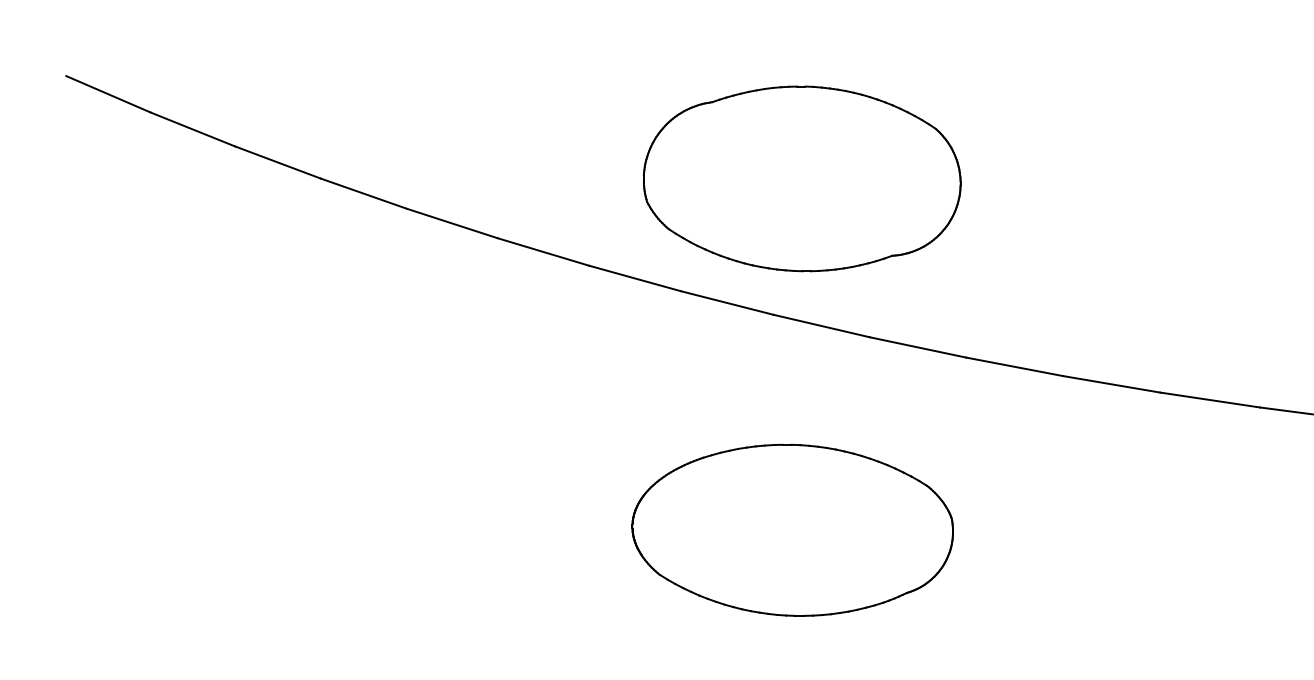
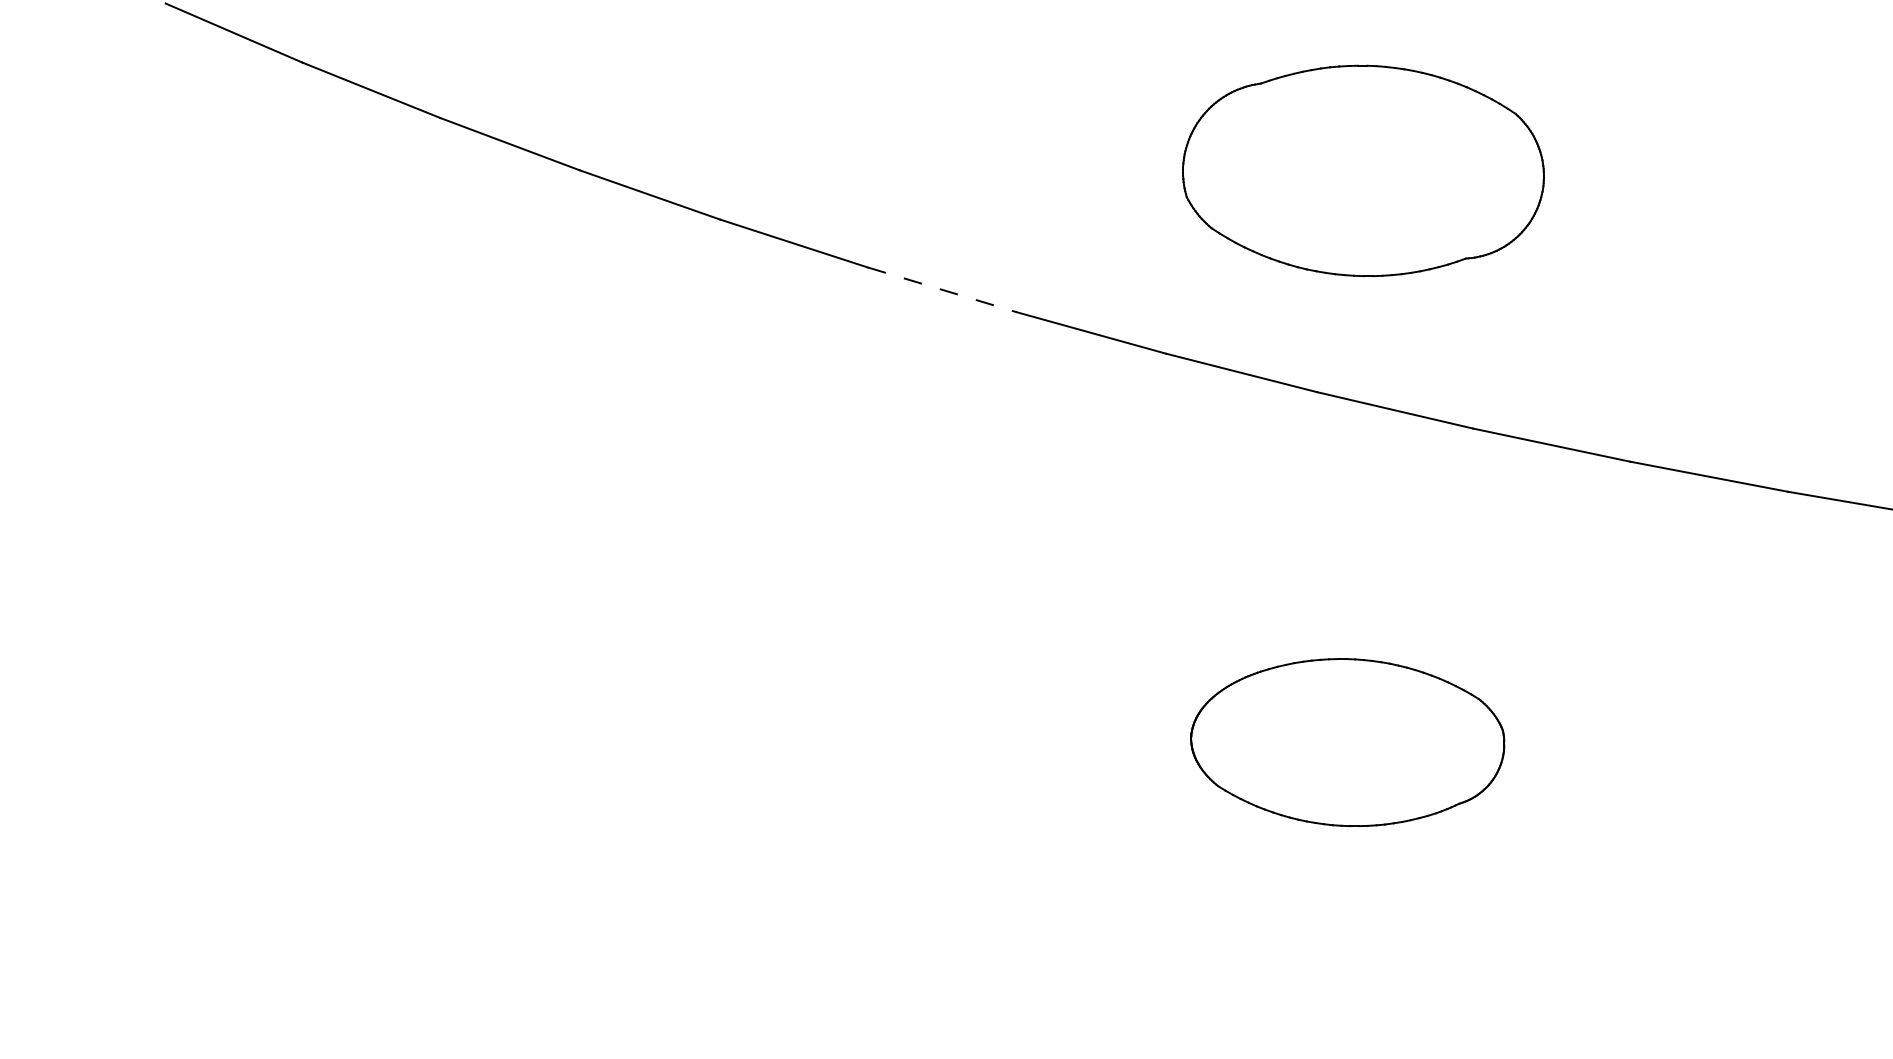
part: (802, 178) -> (1363, 170), size x0.7
line: (543, 252) -> (942, 290), solid -> dashed
part: (792, 529) -> (1347, 741), size x0.6

